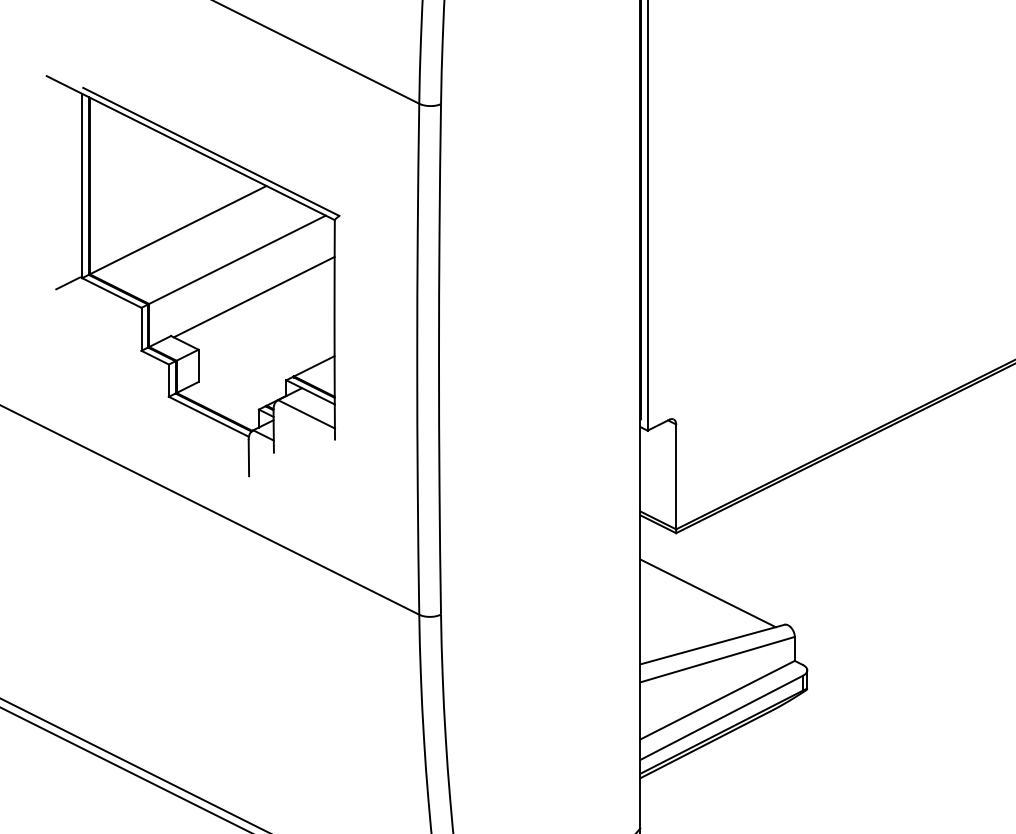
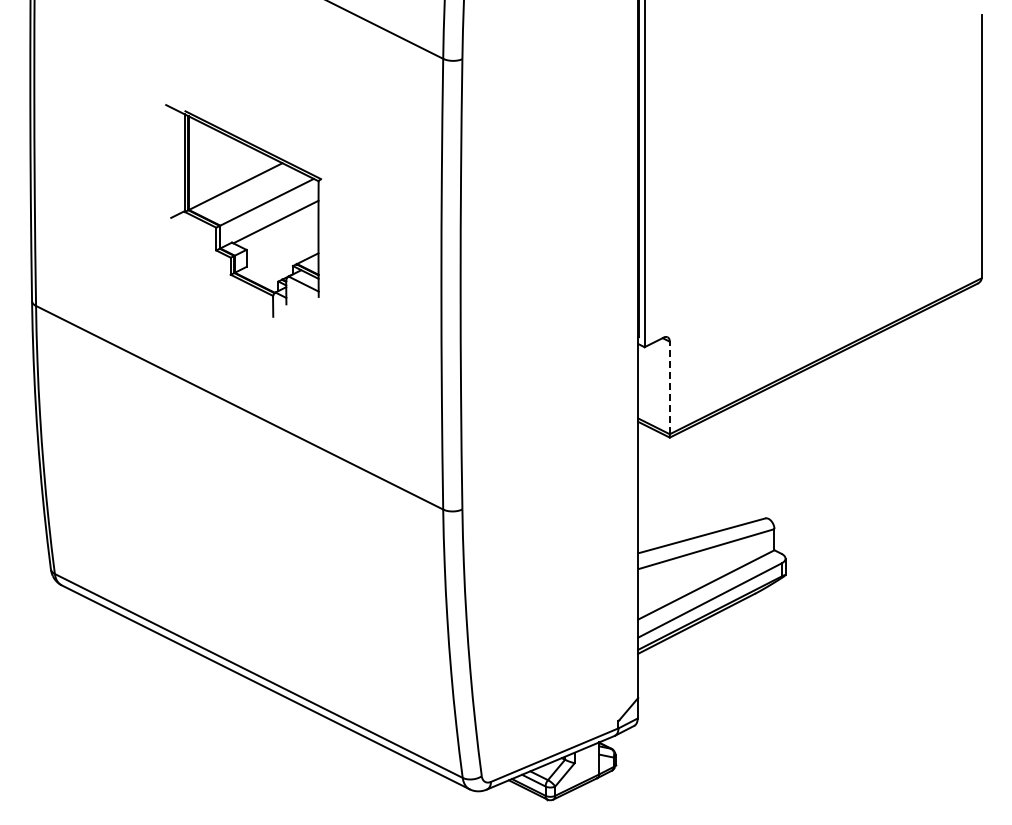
part: (192, 275) -> (243, 210), size x0.6
line: (675, 476) -> (669, 387), solid -> dashed
line: (707, 593) -> (697, 490), removed

